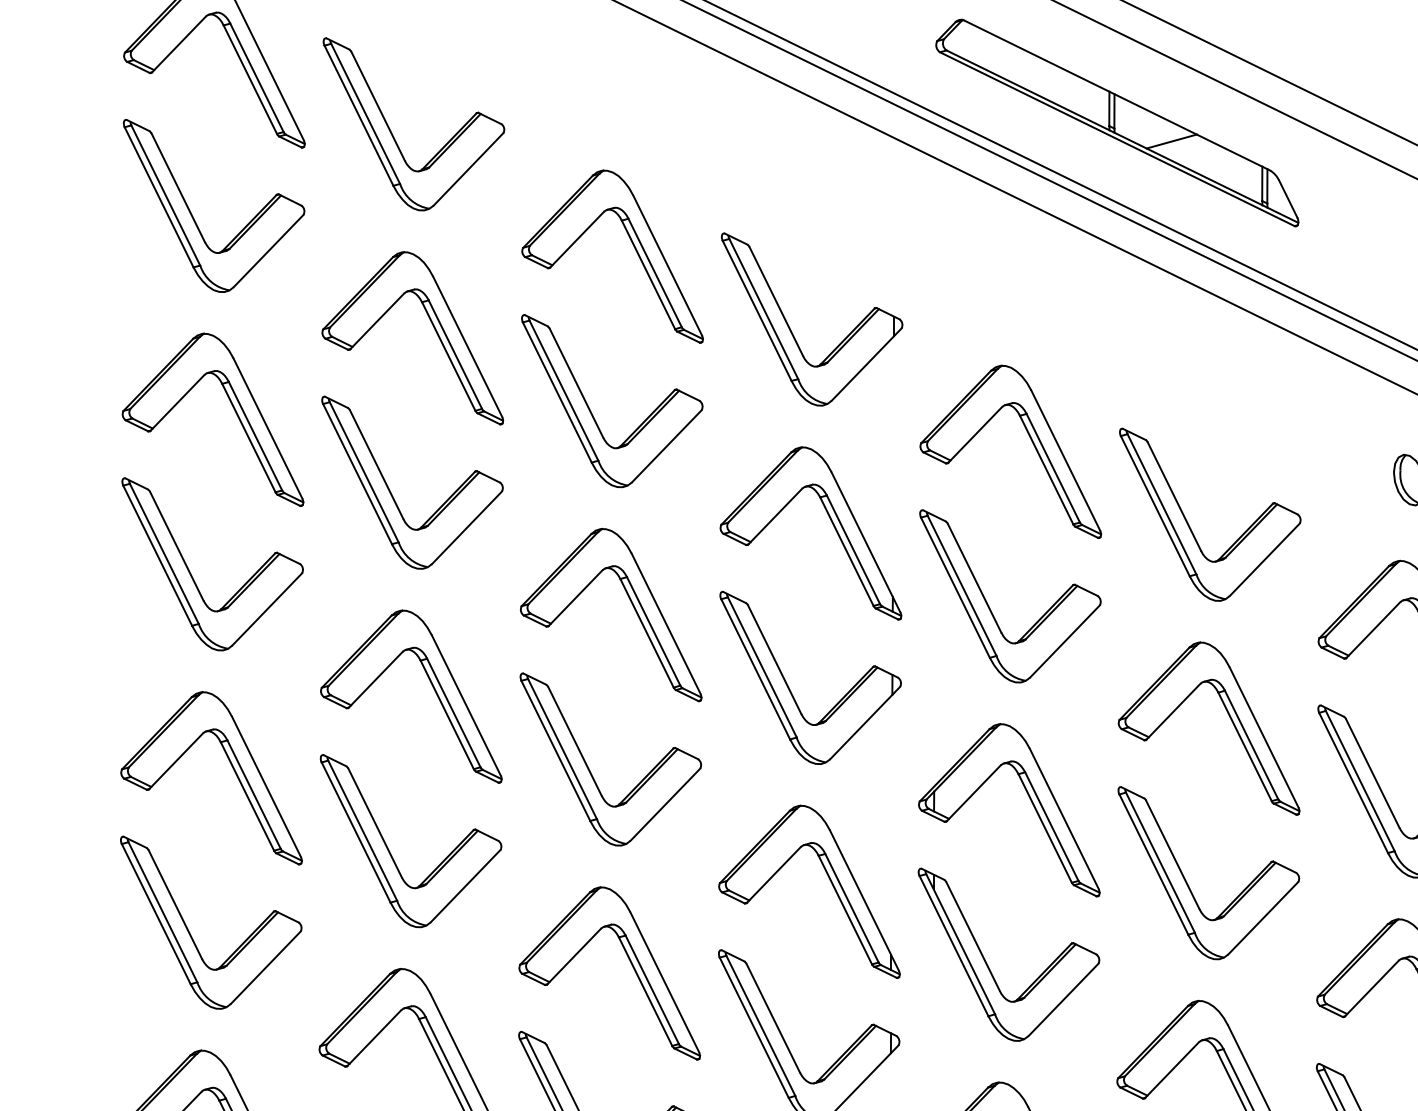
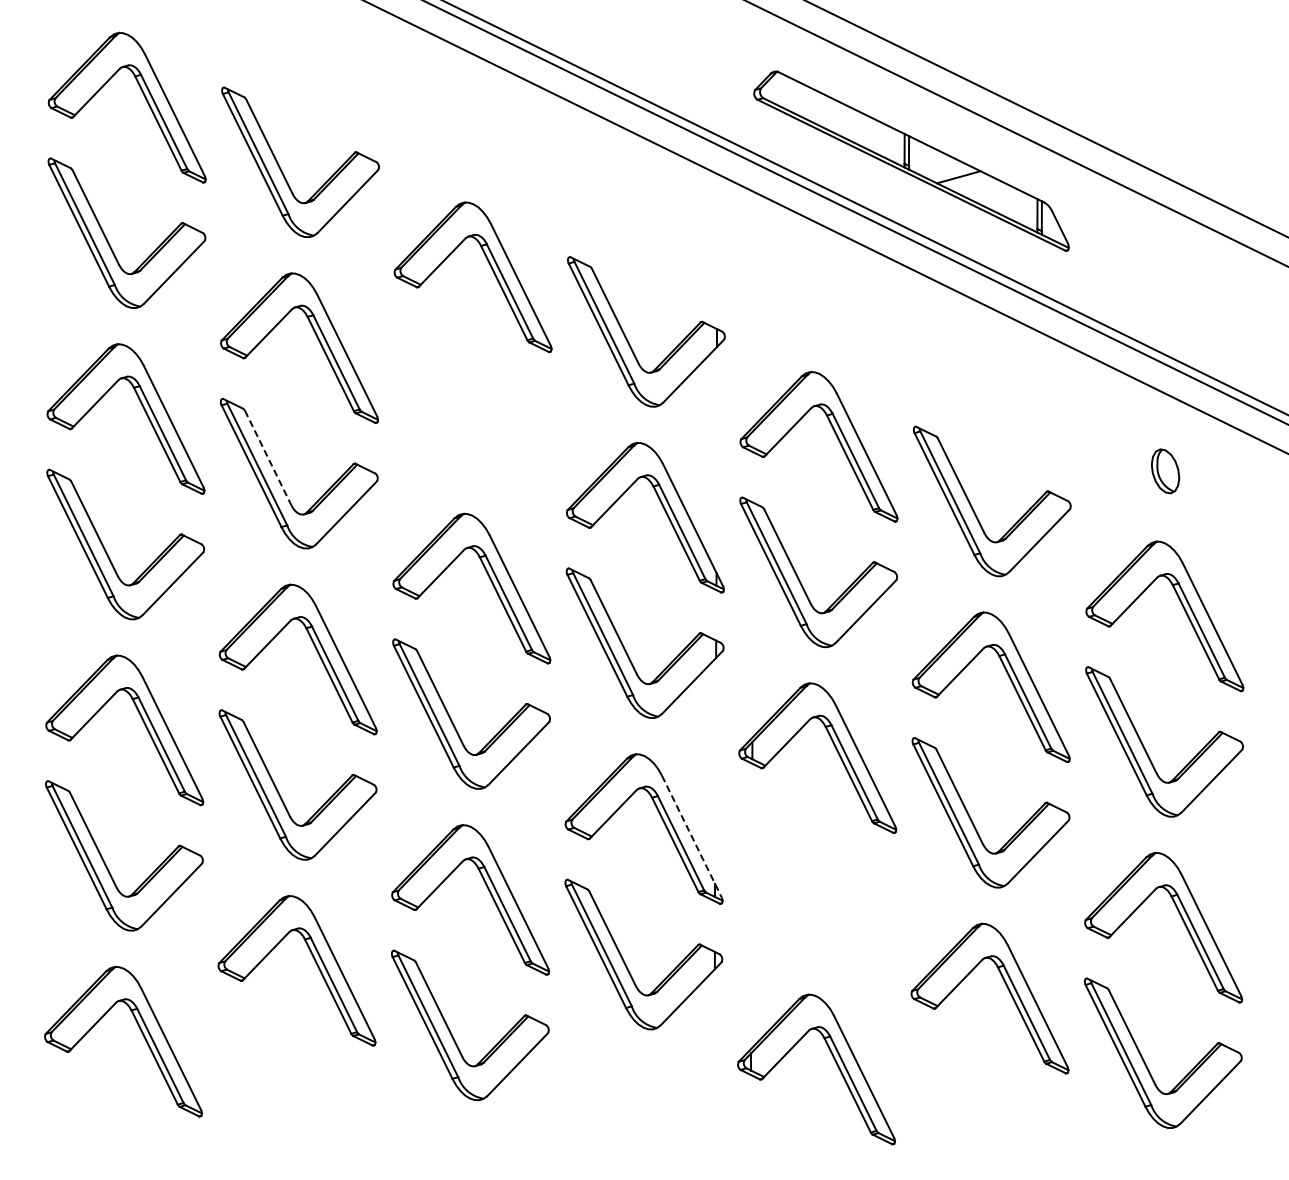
part: (591, 410) -> (454, 410), removed
line: (377, 464) -> (268, 457), solid -> dashed
line: (864, 900) -> (691, 836), solid -> dashed
part: (988, 964) -> (799, 892), removed

